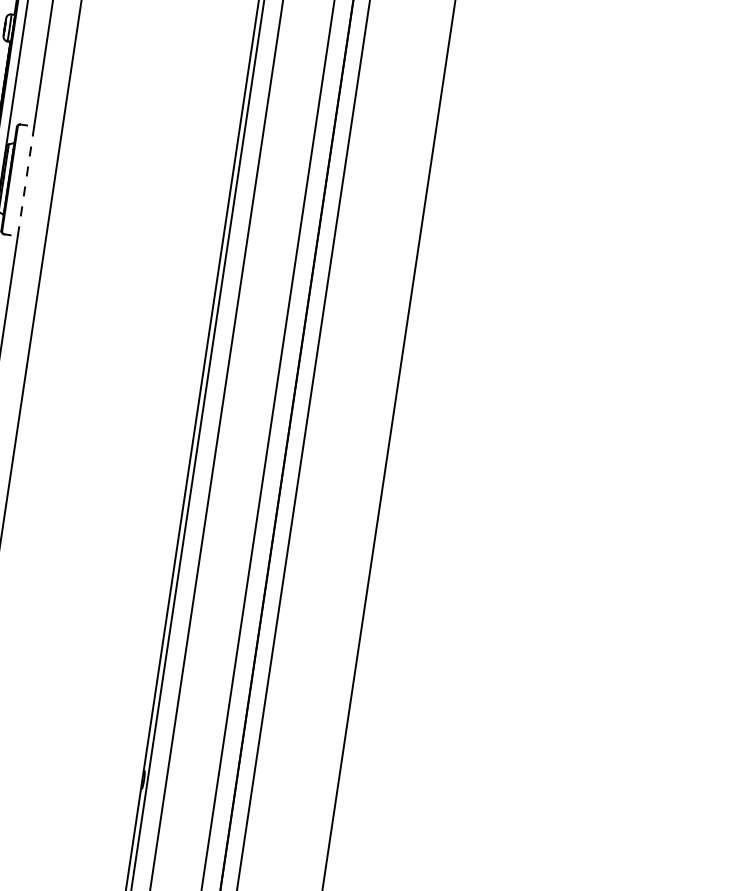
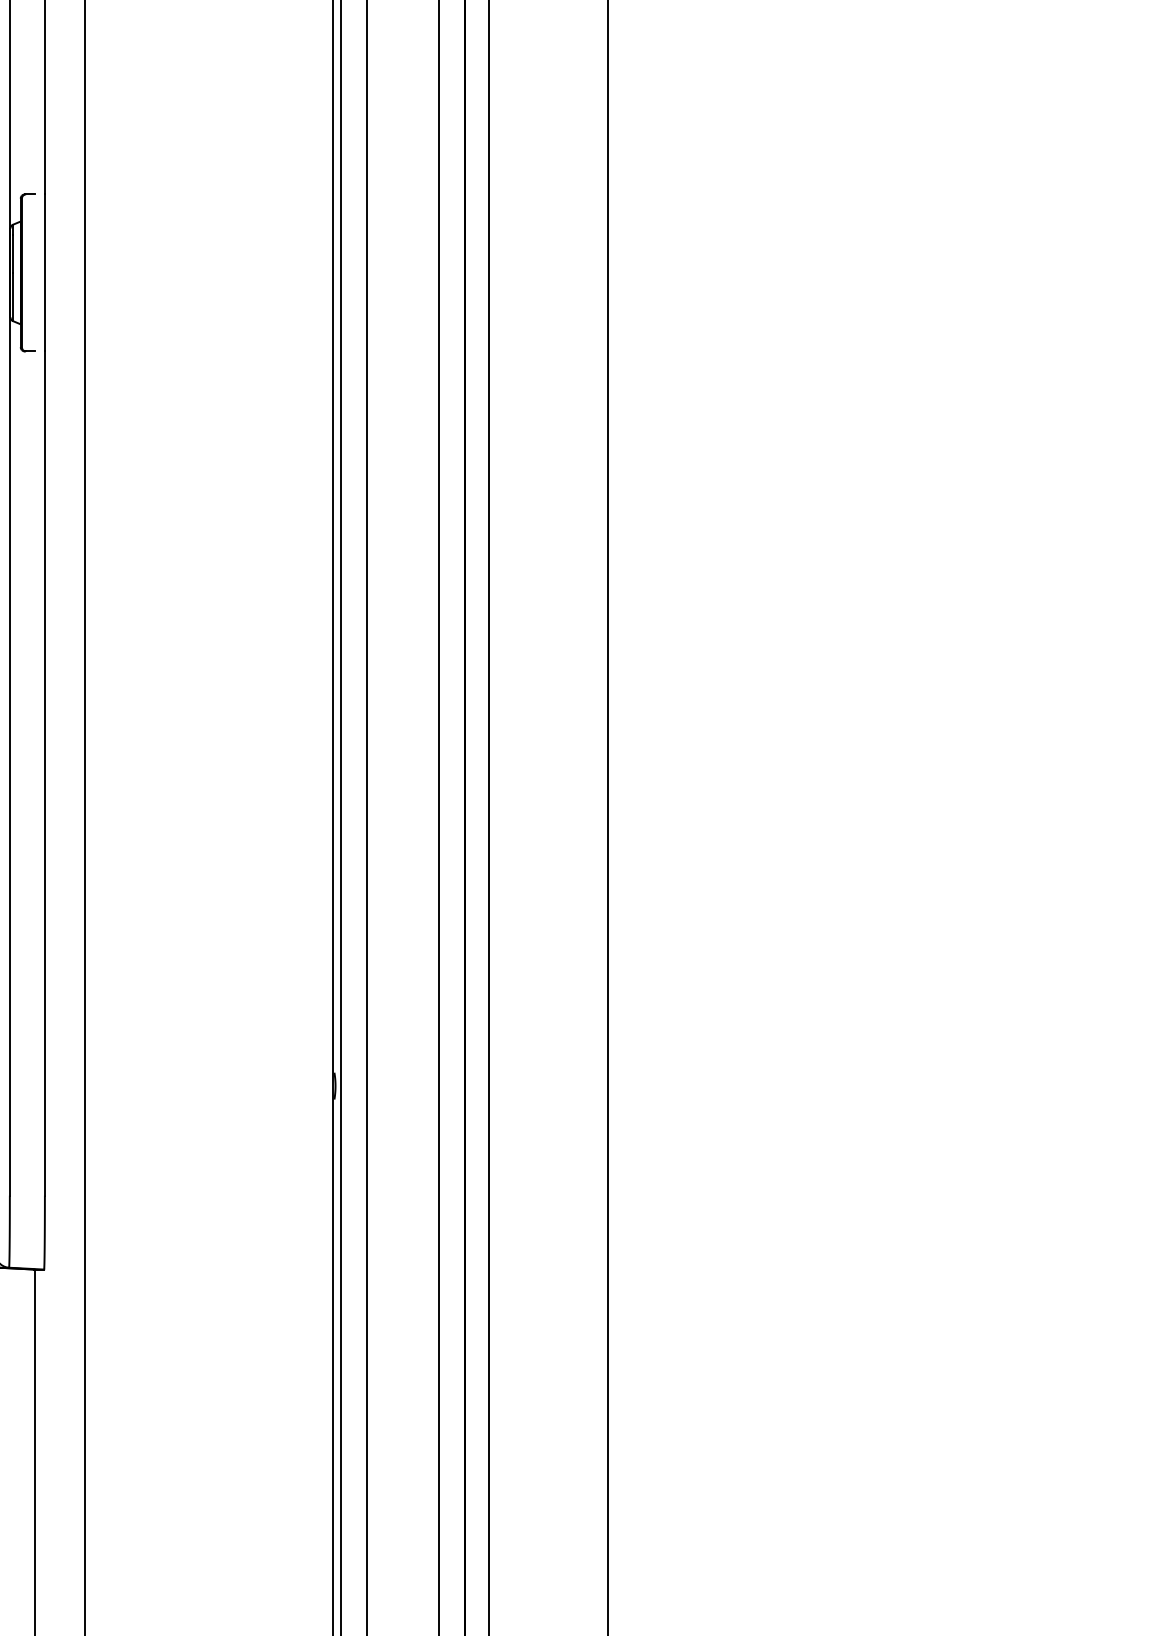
line: (25, 181) -> (44, 272), dashed -> solid

